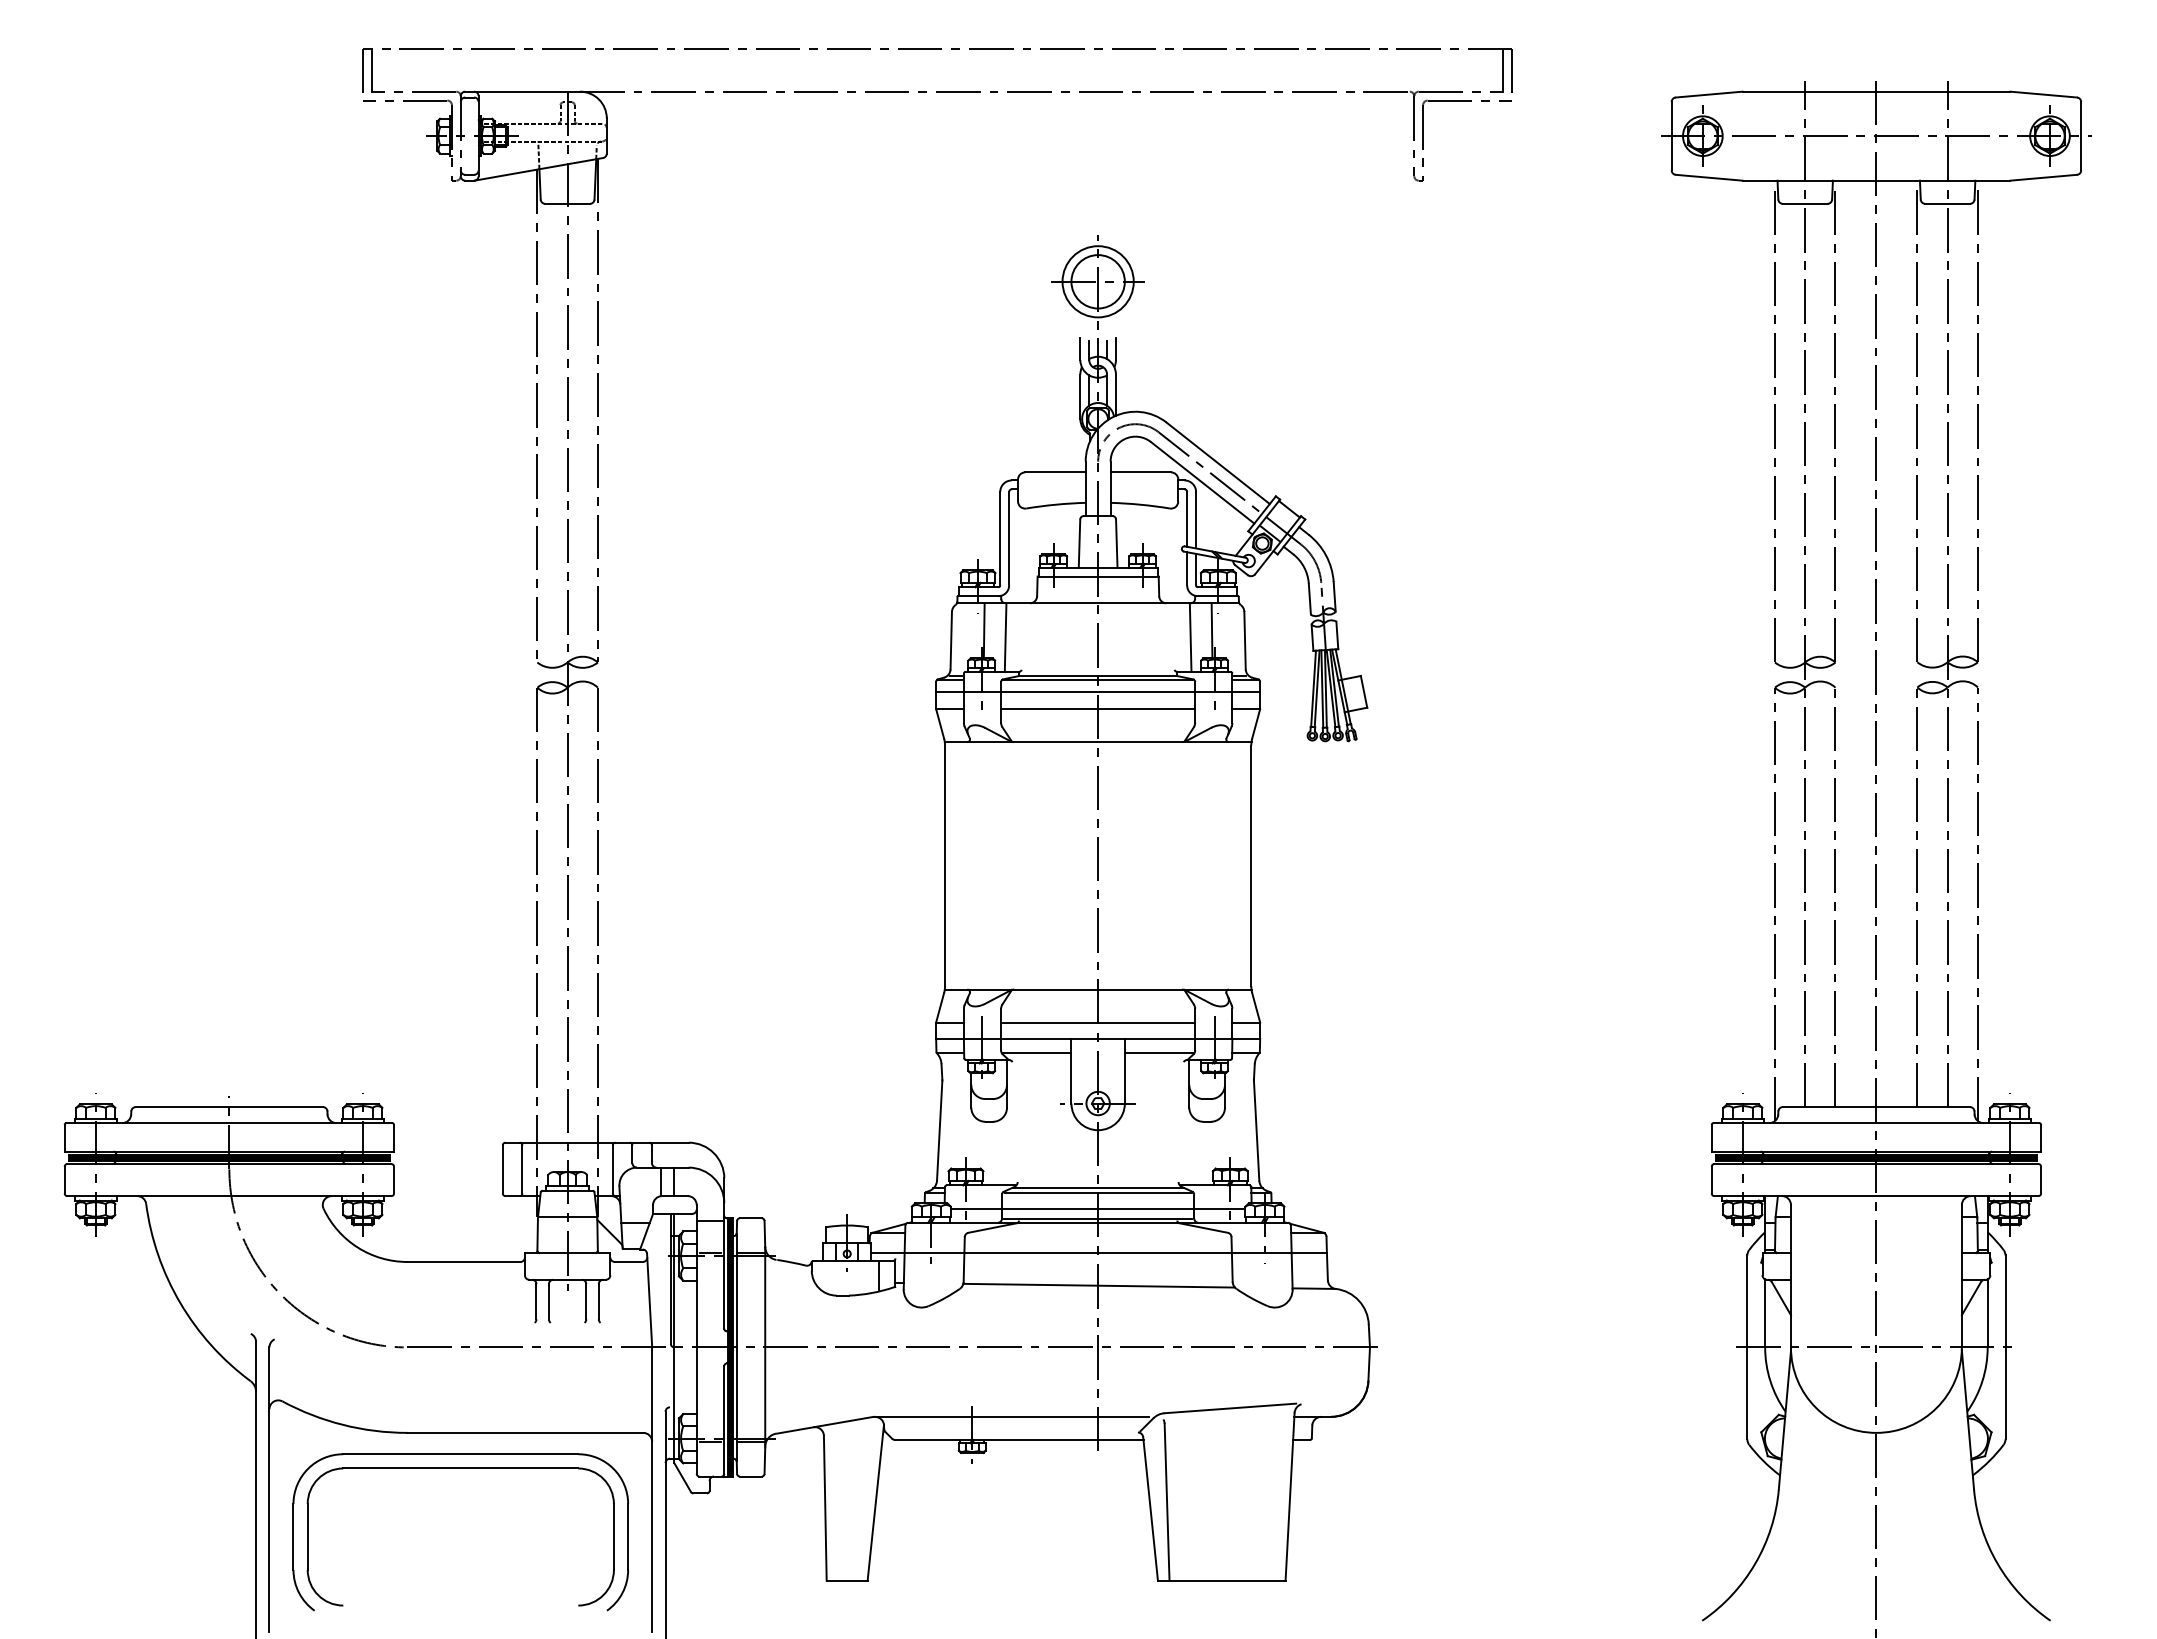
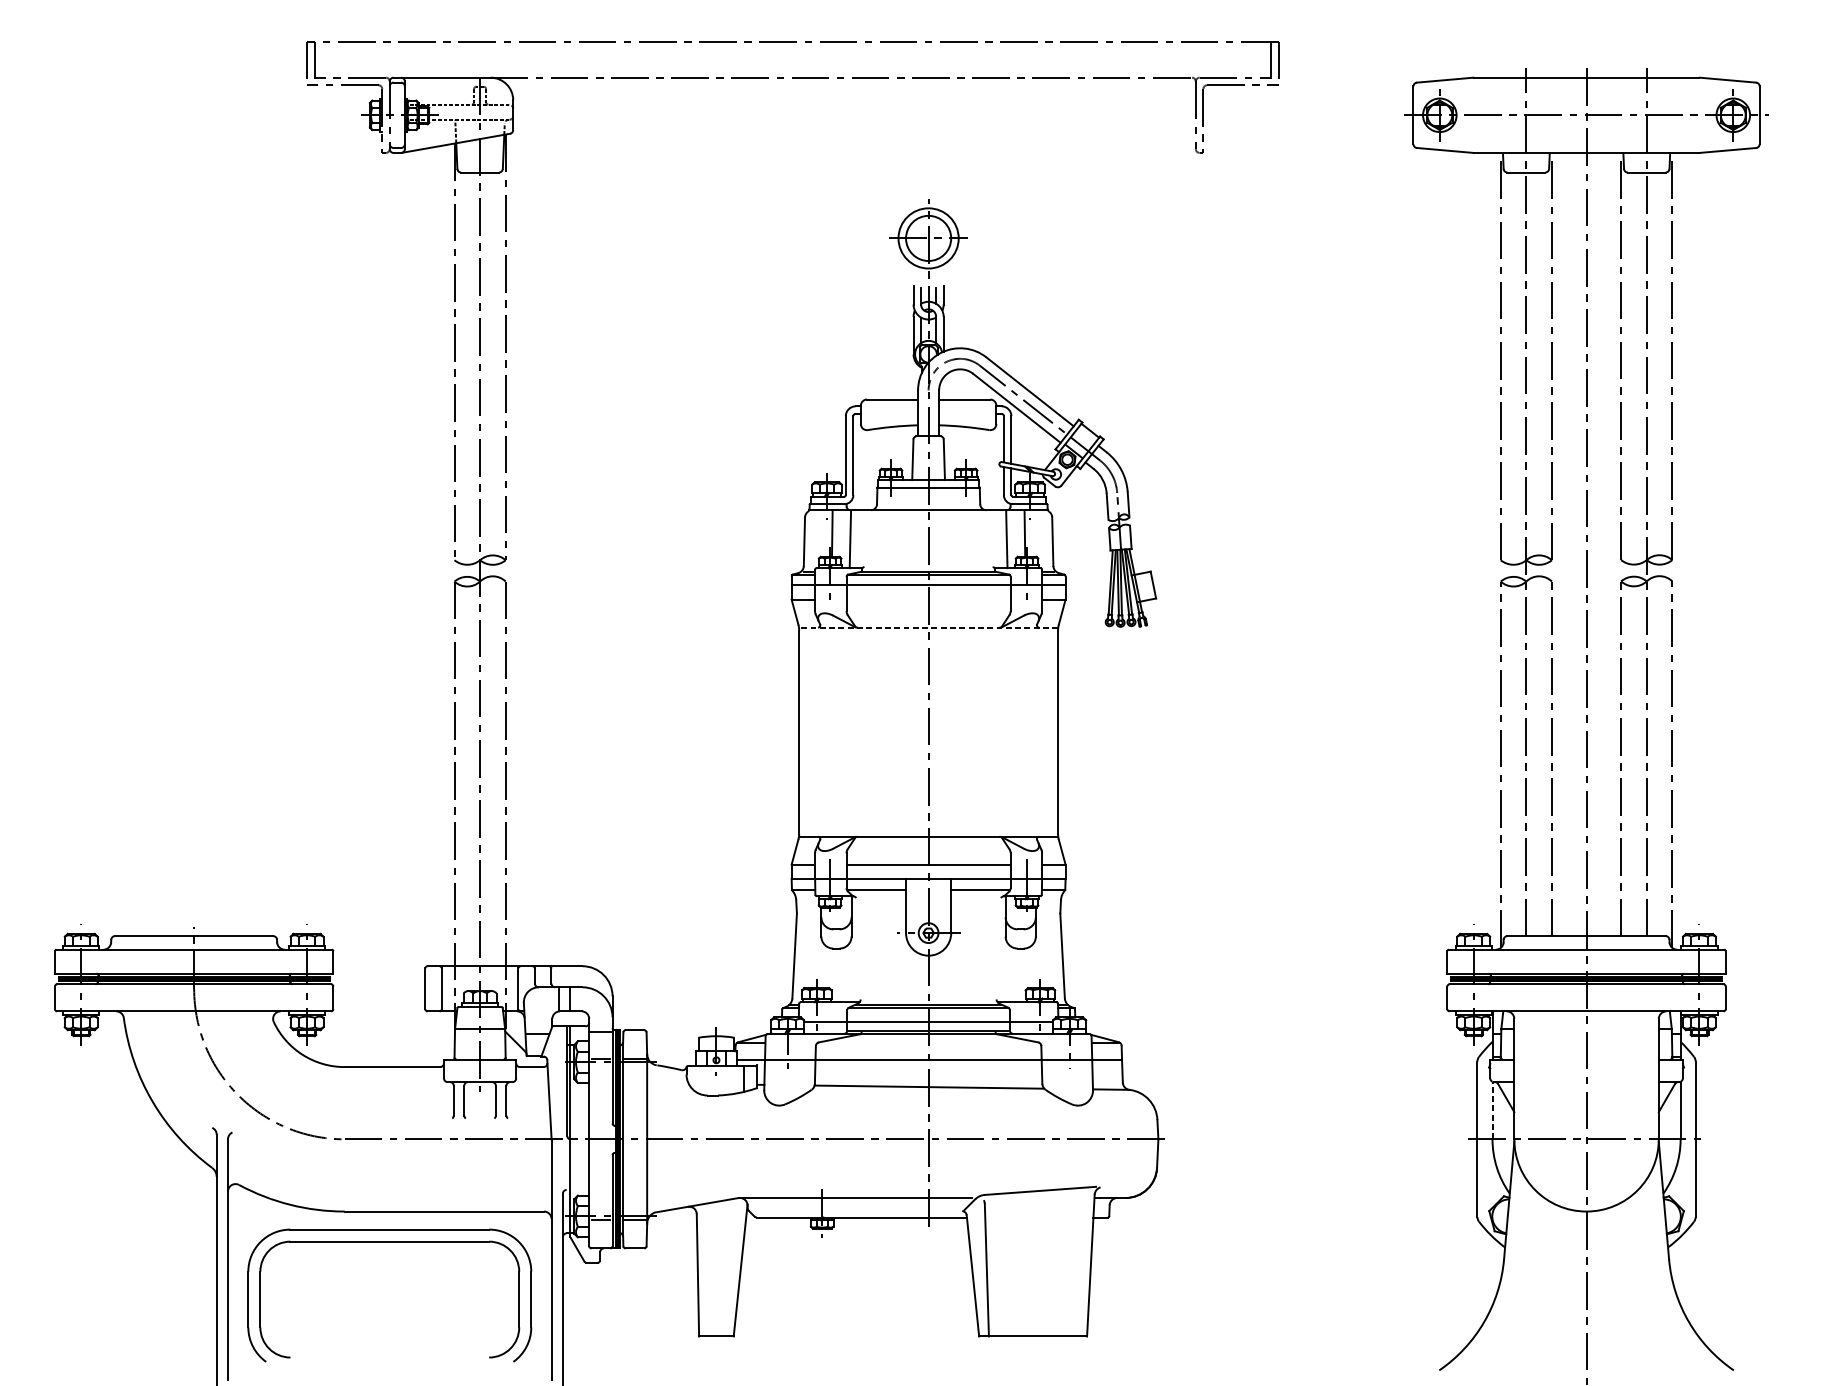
line: (1098, 709) -> (928, 600), removed
line: (1097, 742) -> (928, 627), solid -> dashed
line: (1765, 1312) -> (1492, 1109), solid -> dashed

